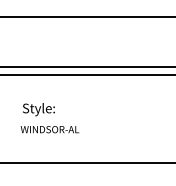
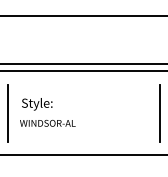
line: (8, 118) -> (8, 112), added
line: (167, 118) -> (159, 112), added

